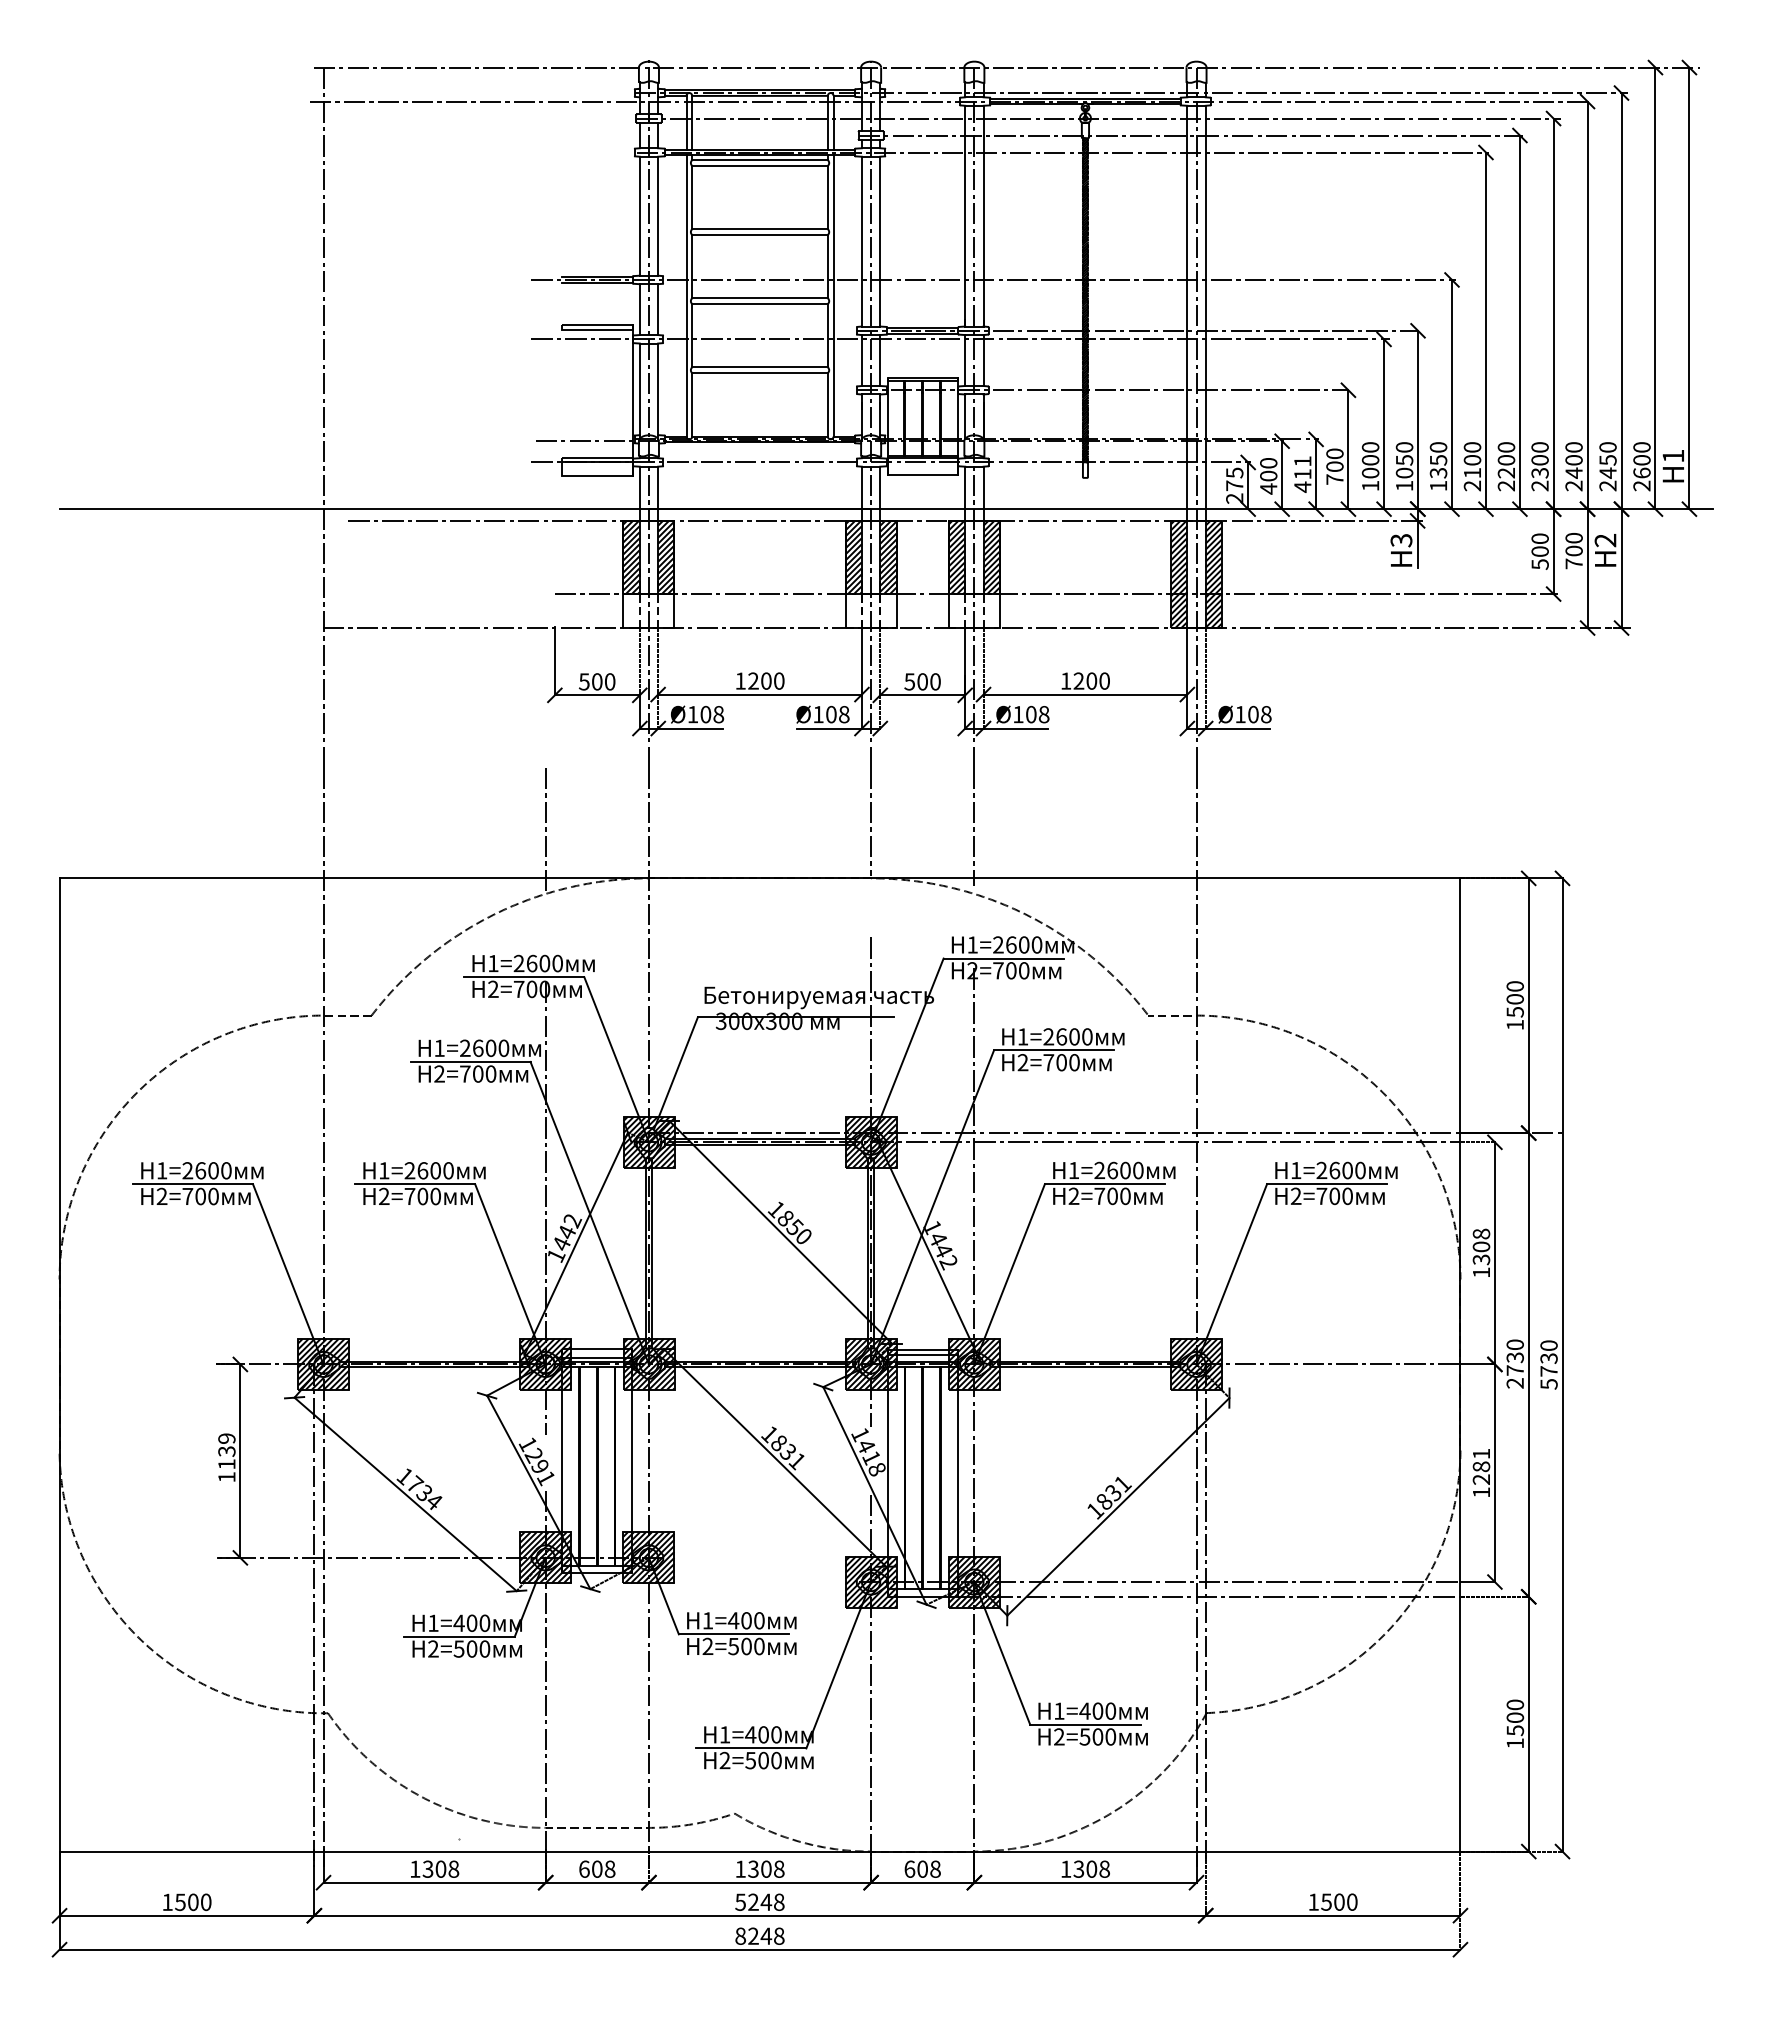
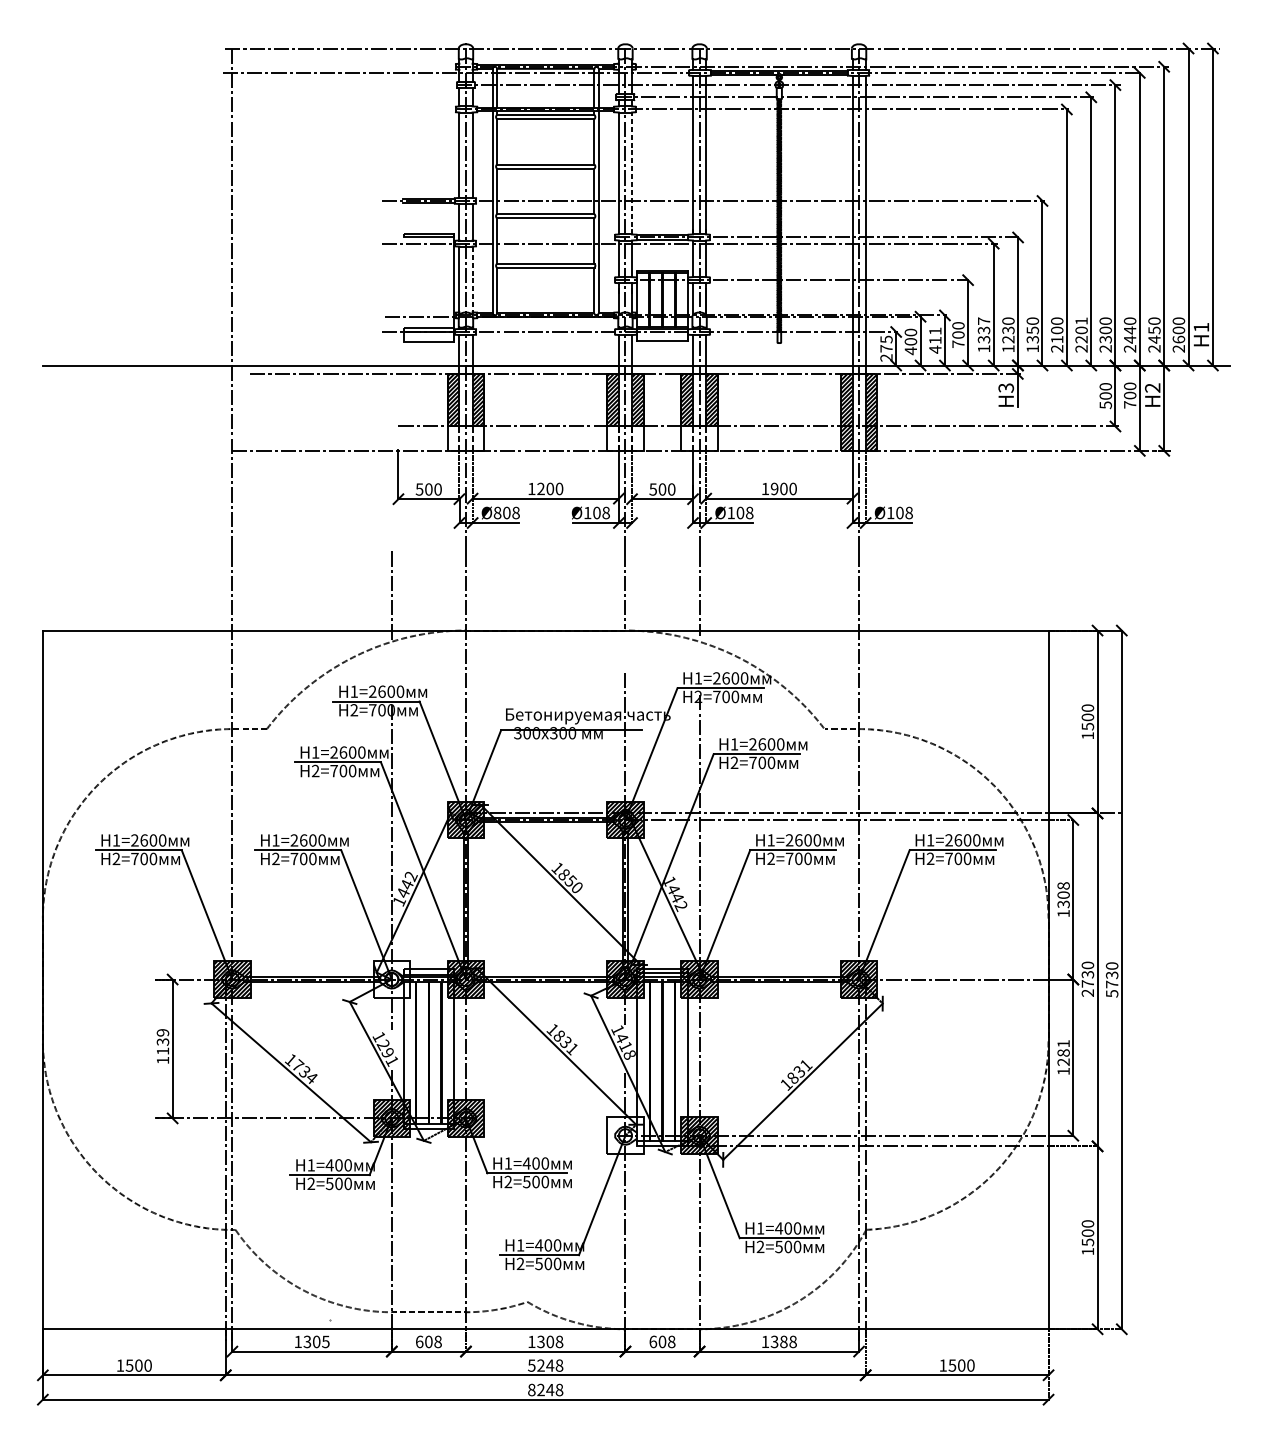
line: (880, 241) -> (632, 173), solid -> dashed
line: (658, 391) -> (472, 281), solid -> dashed
text: (1506, 447) -> (1081, 321), 2200 -> 2201
text: (1370, 460) -> (983, 330), 1000 -> 1337
text: (1573, 460) -> (1129, 330), 2400 -> 2440
text: (1404, 466) -> (1008, 334), 1050 -> 1230
text: (1078, 680) -> (774, 488), 1200 -> 1900
text: (692, 714) -> (497, 512), Ø108 -> Ø808
hatch: (545, 1363) -> (391, 978), removed
hatch: (870, 1581) -> (625, 1135), removed
text: (453, 1868) -> (325, 1341), 1308 -> 1305
text: (1091, 1869) -> (783, 1342), 1308 -> 1388

